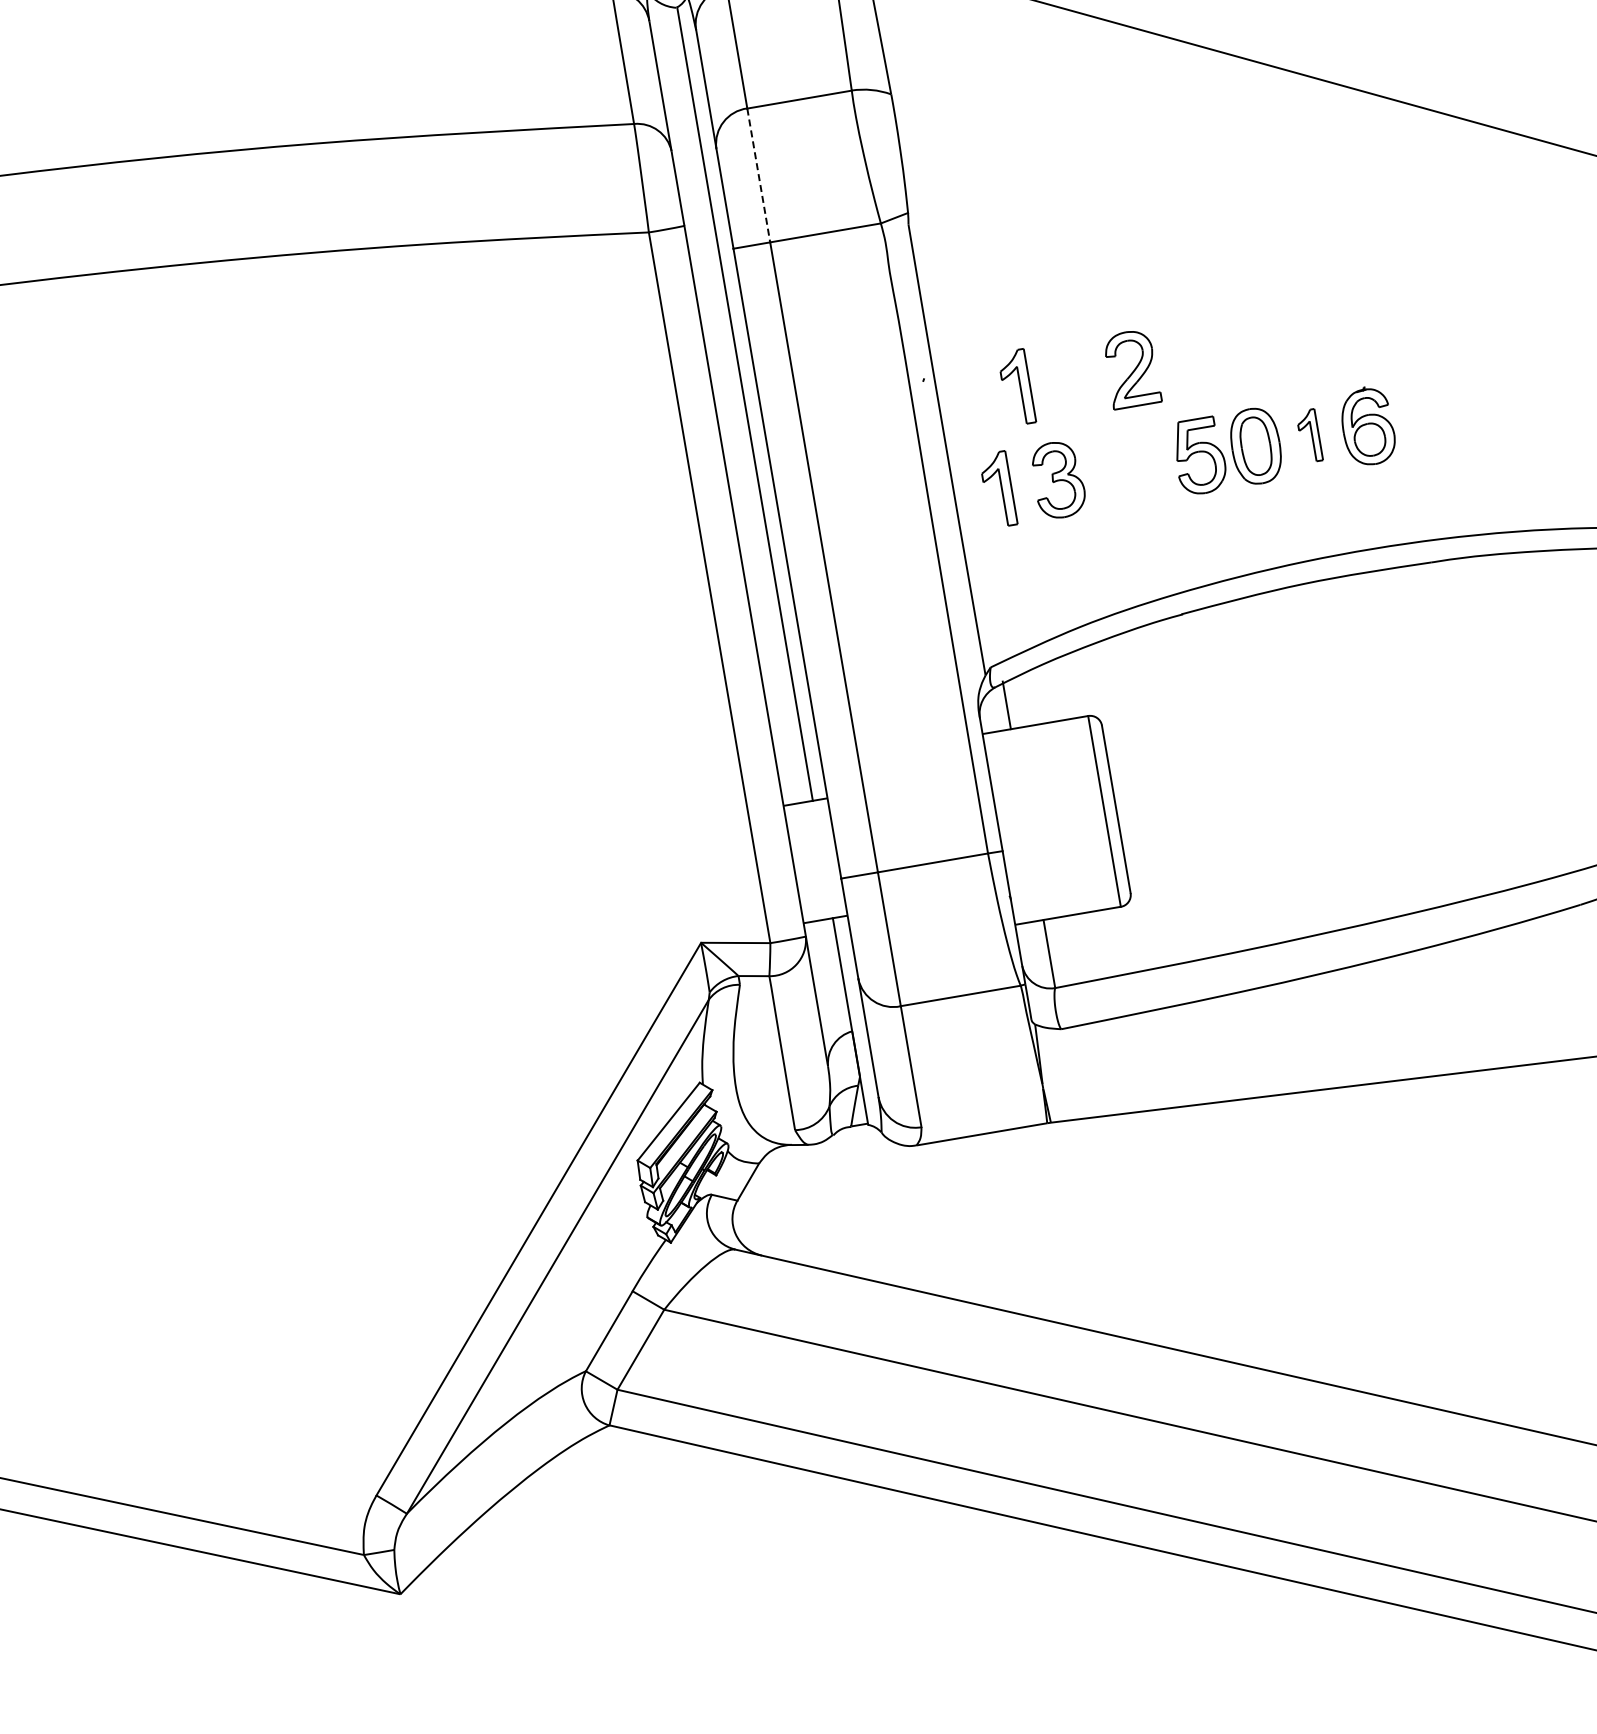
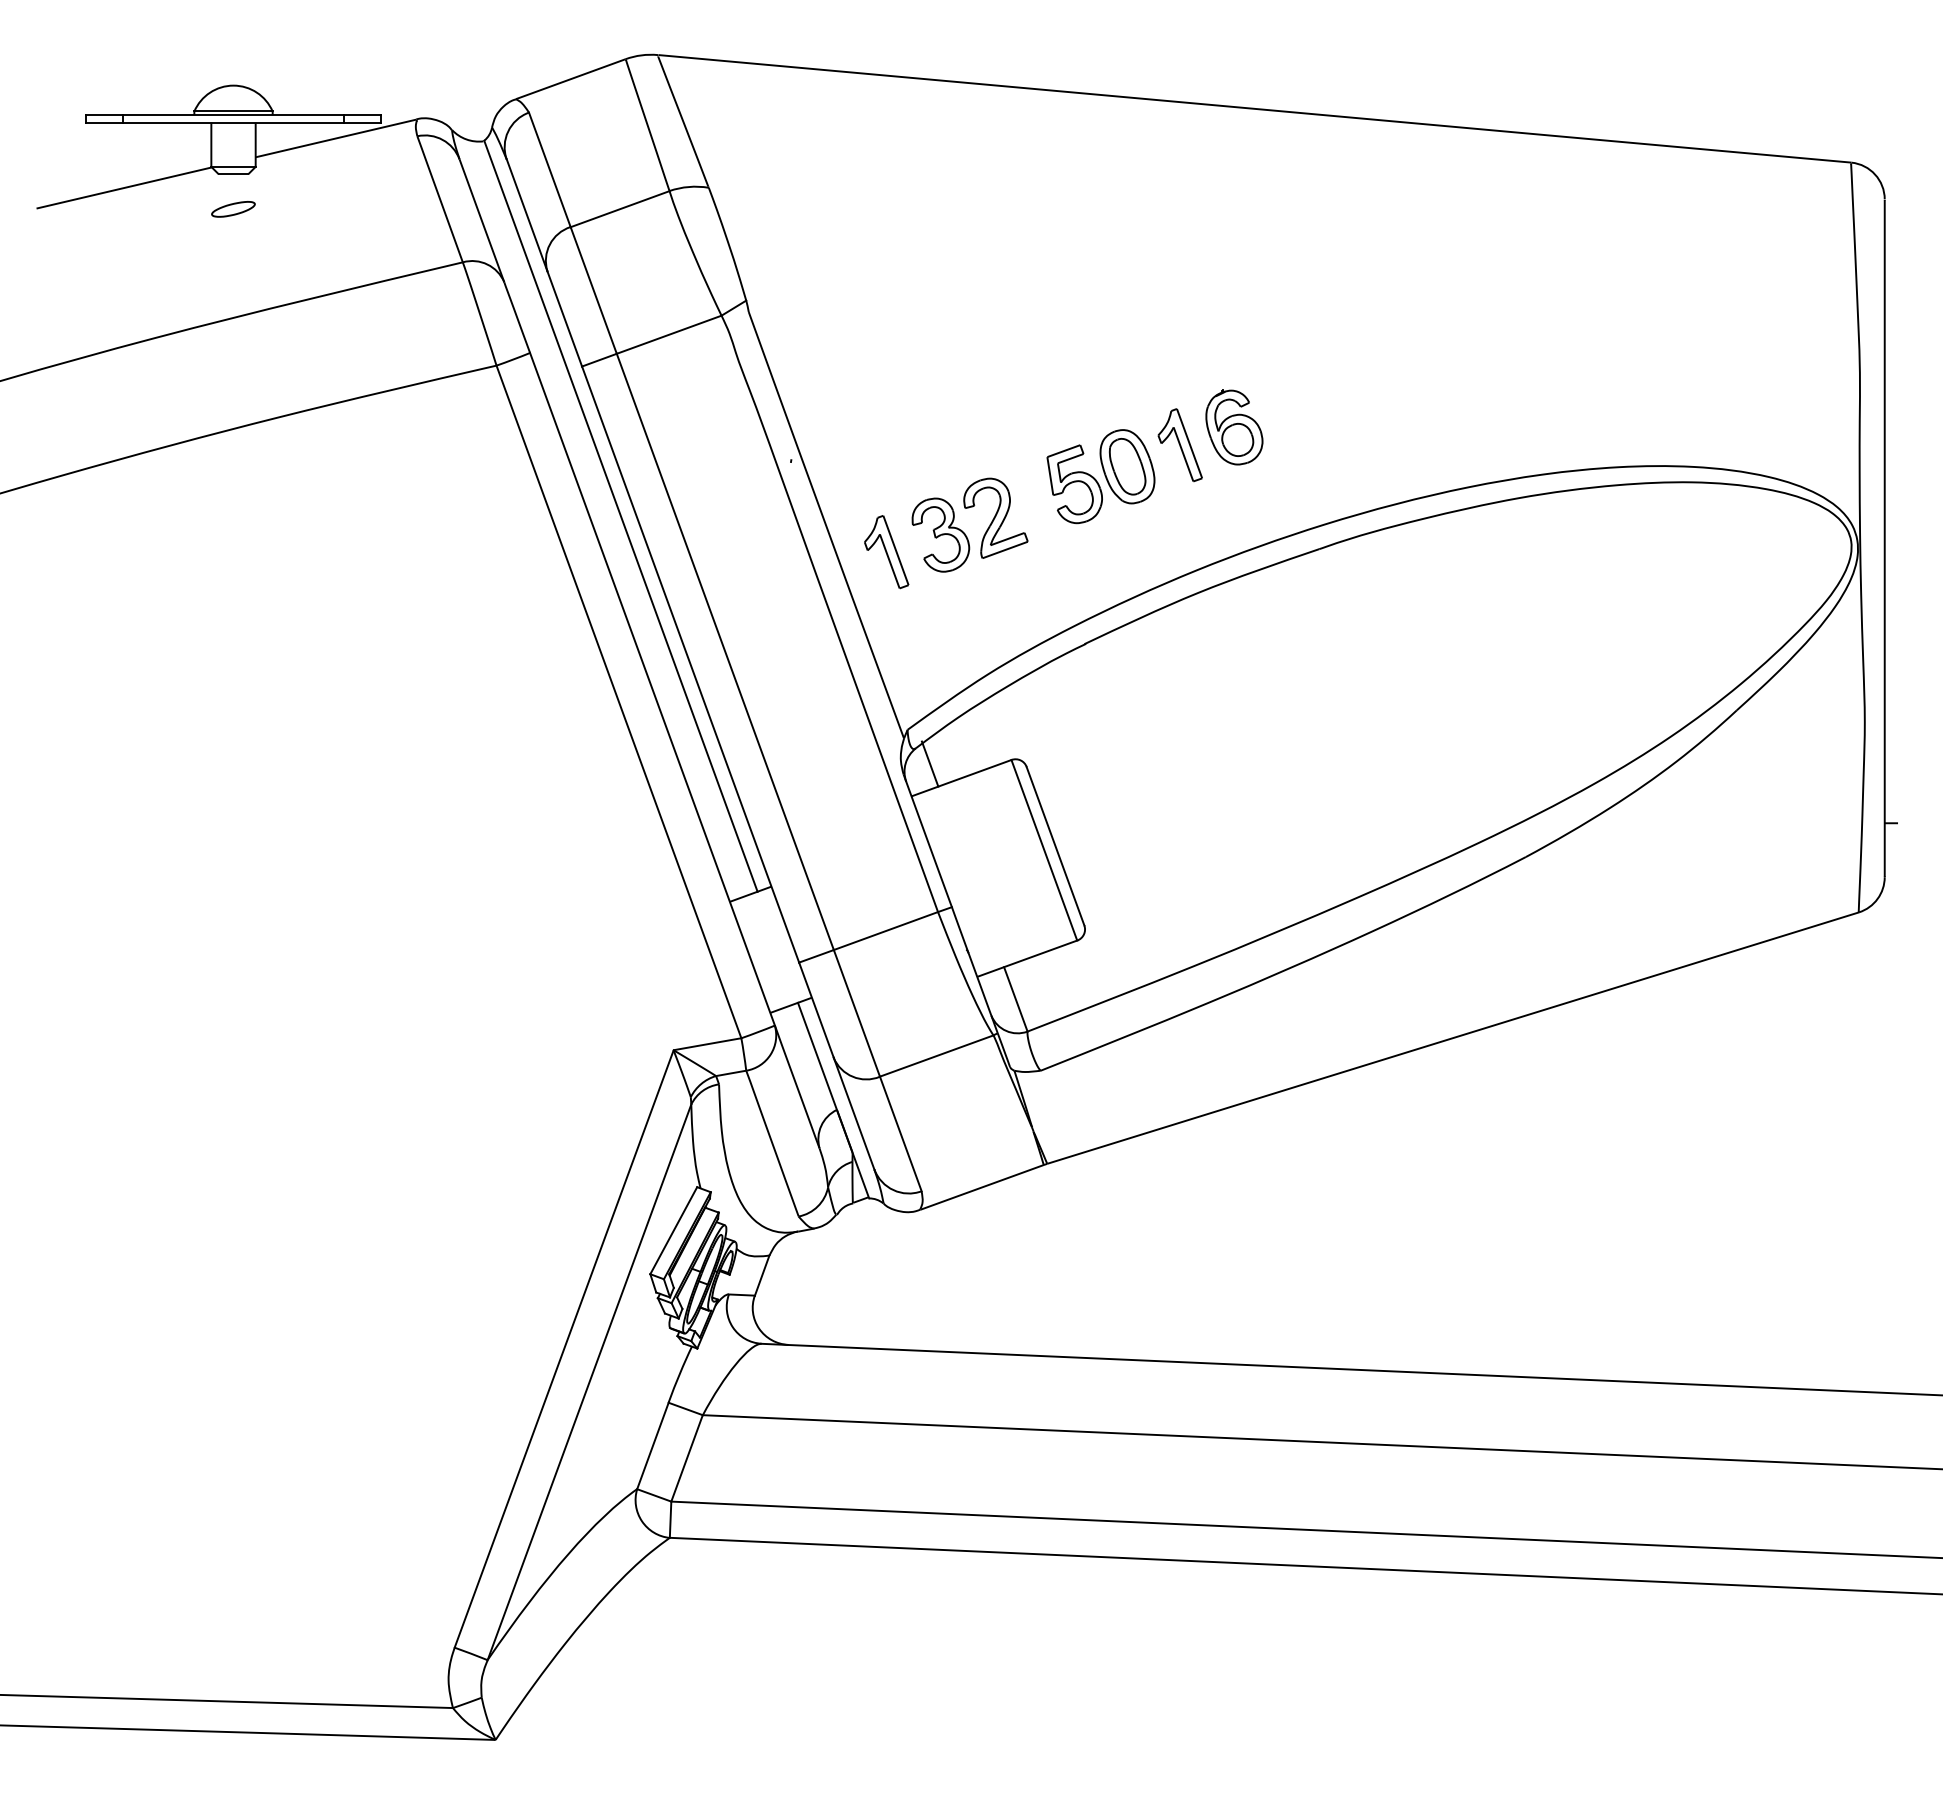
part: (416, 30) -> (233, 209), added
line: (758, 175) -> (593, 290), dashed -> solid
part: (1134, 371) -> (995, 517), moved
part: (1020, 385) -> (886, 449), removed
part: (1311, 434) -> (1179, 445), size x1.43

